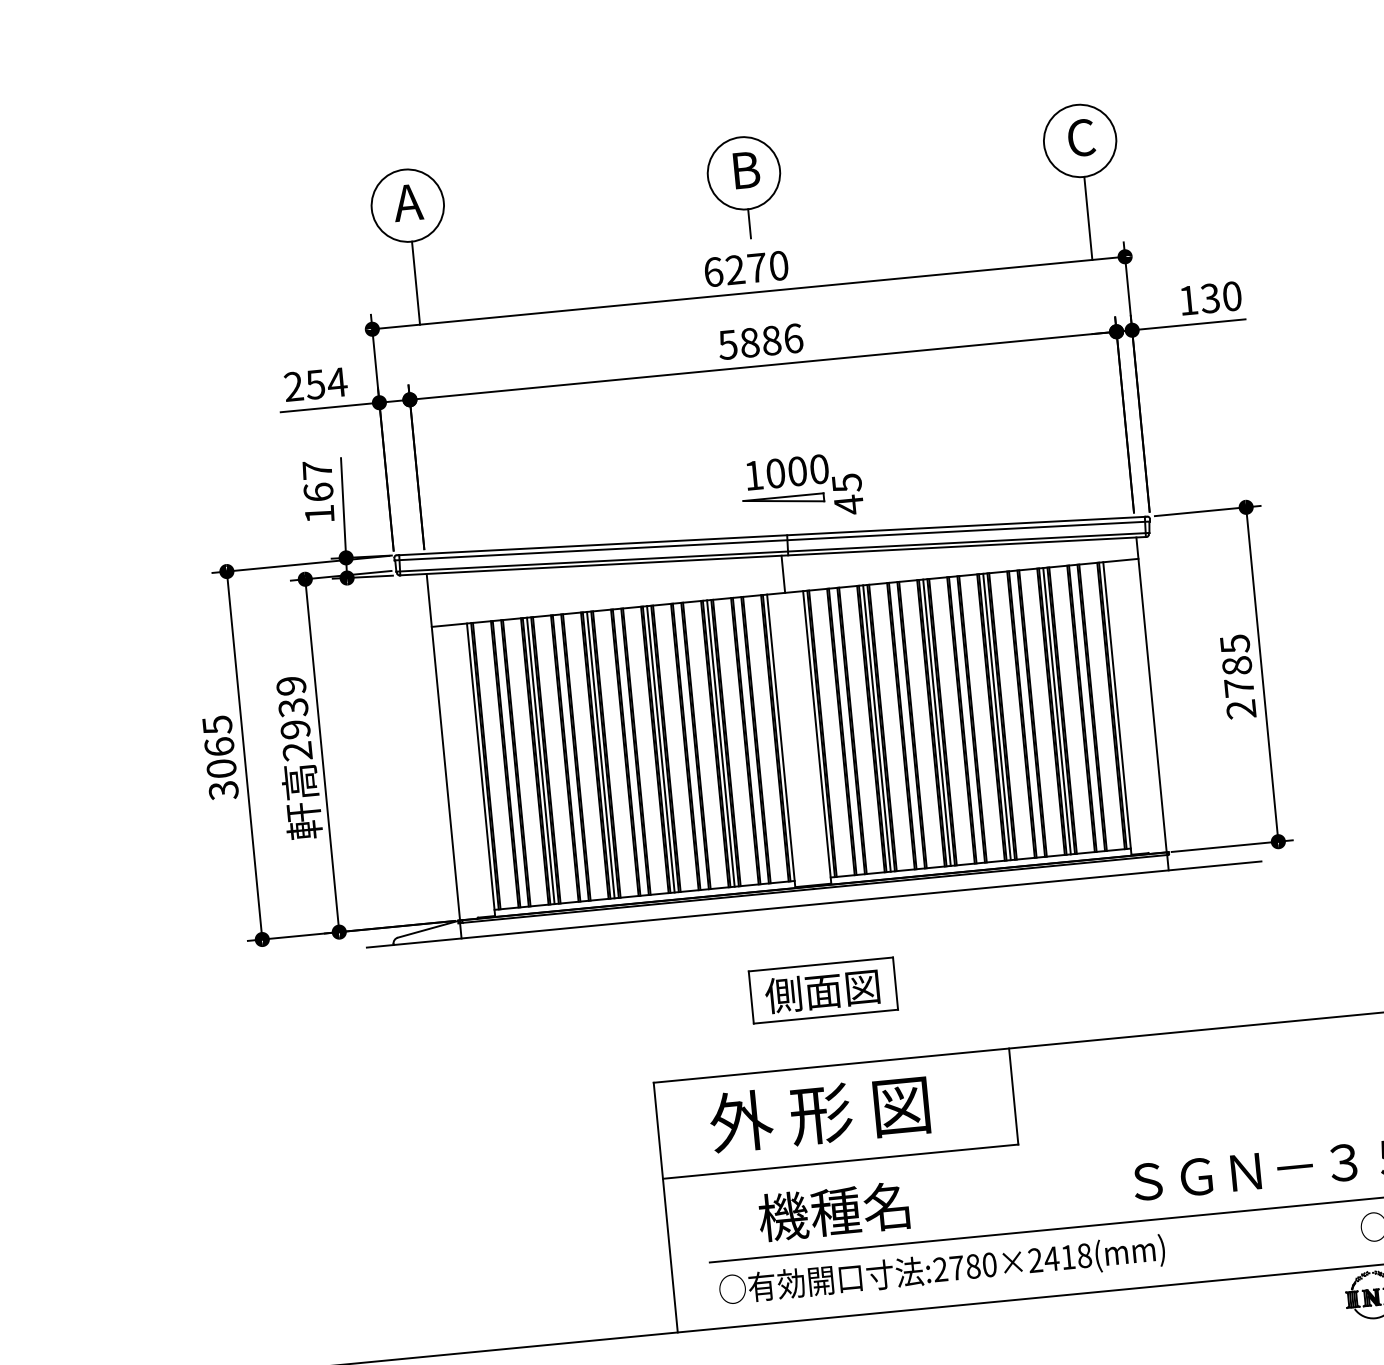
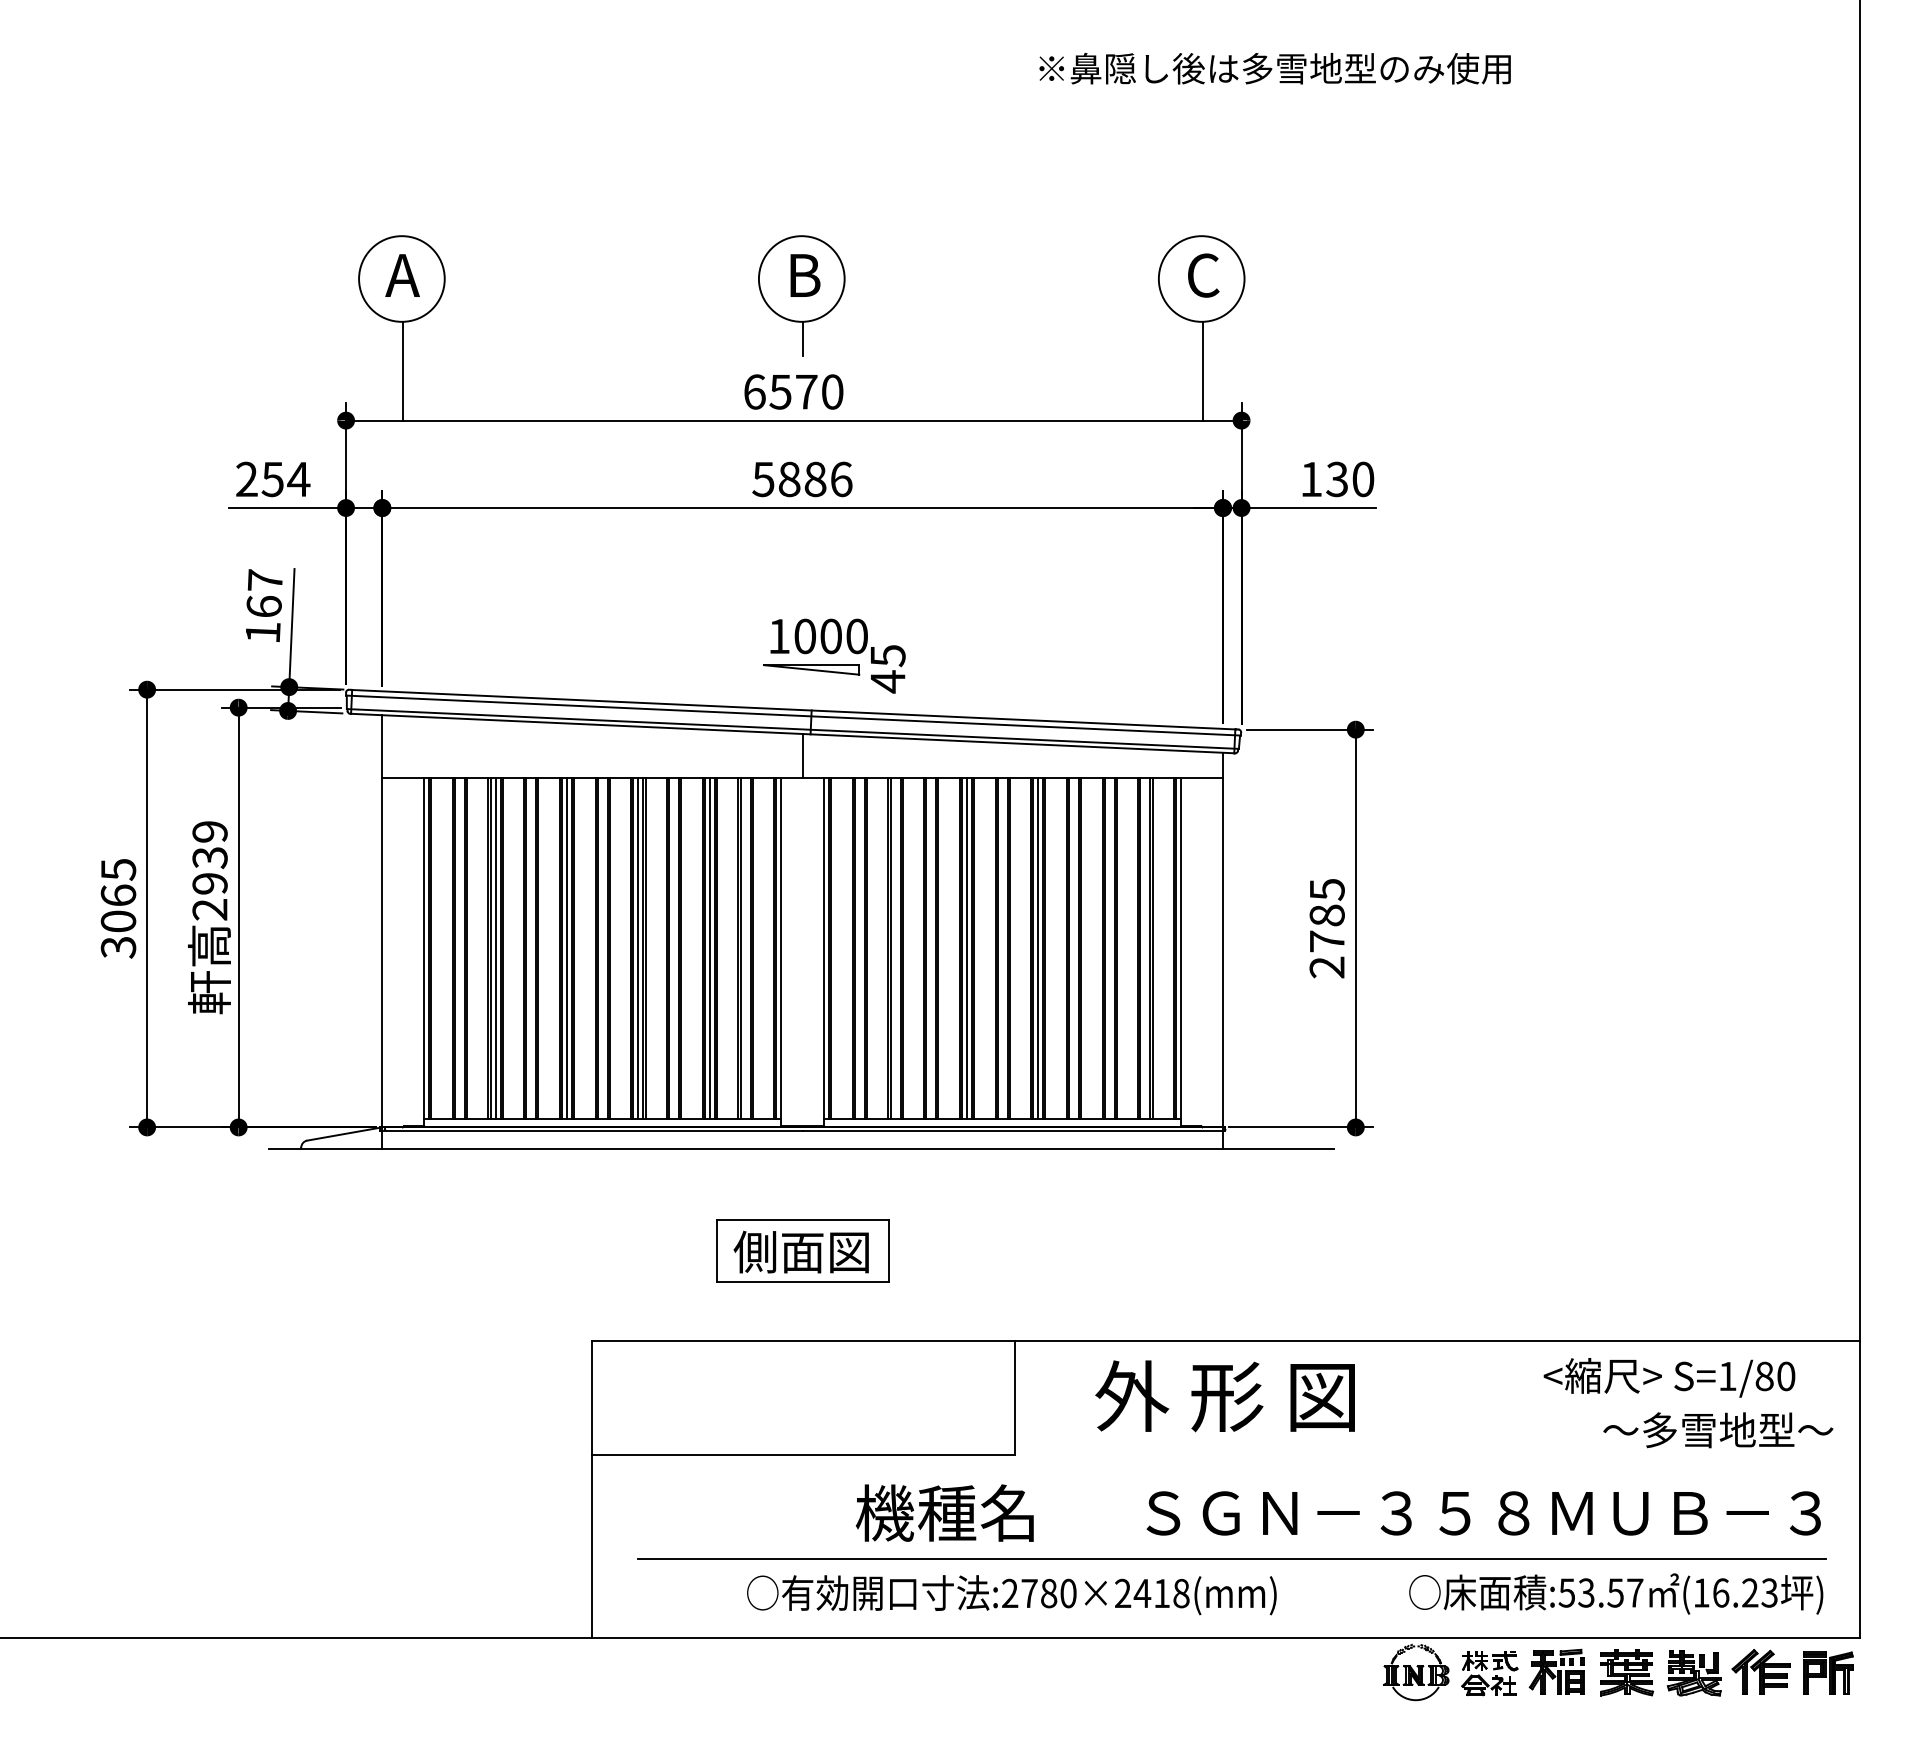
text: (735, 269) -> (780, 391), 6270 -> 6570
line: (1056, 711) -> (1109, 948), removed
line: (876, 728) -> (895, 948), removed
text: (819, 1114) -> (1224, 1396), moved
text: (833, 1211) -> (944, 1512), moved
text: (941, 1271) -> (1011, 1595), moved

